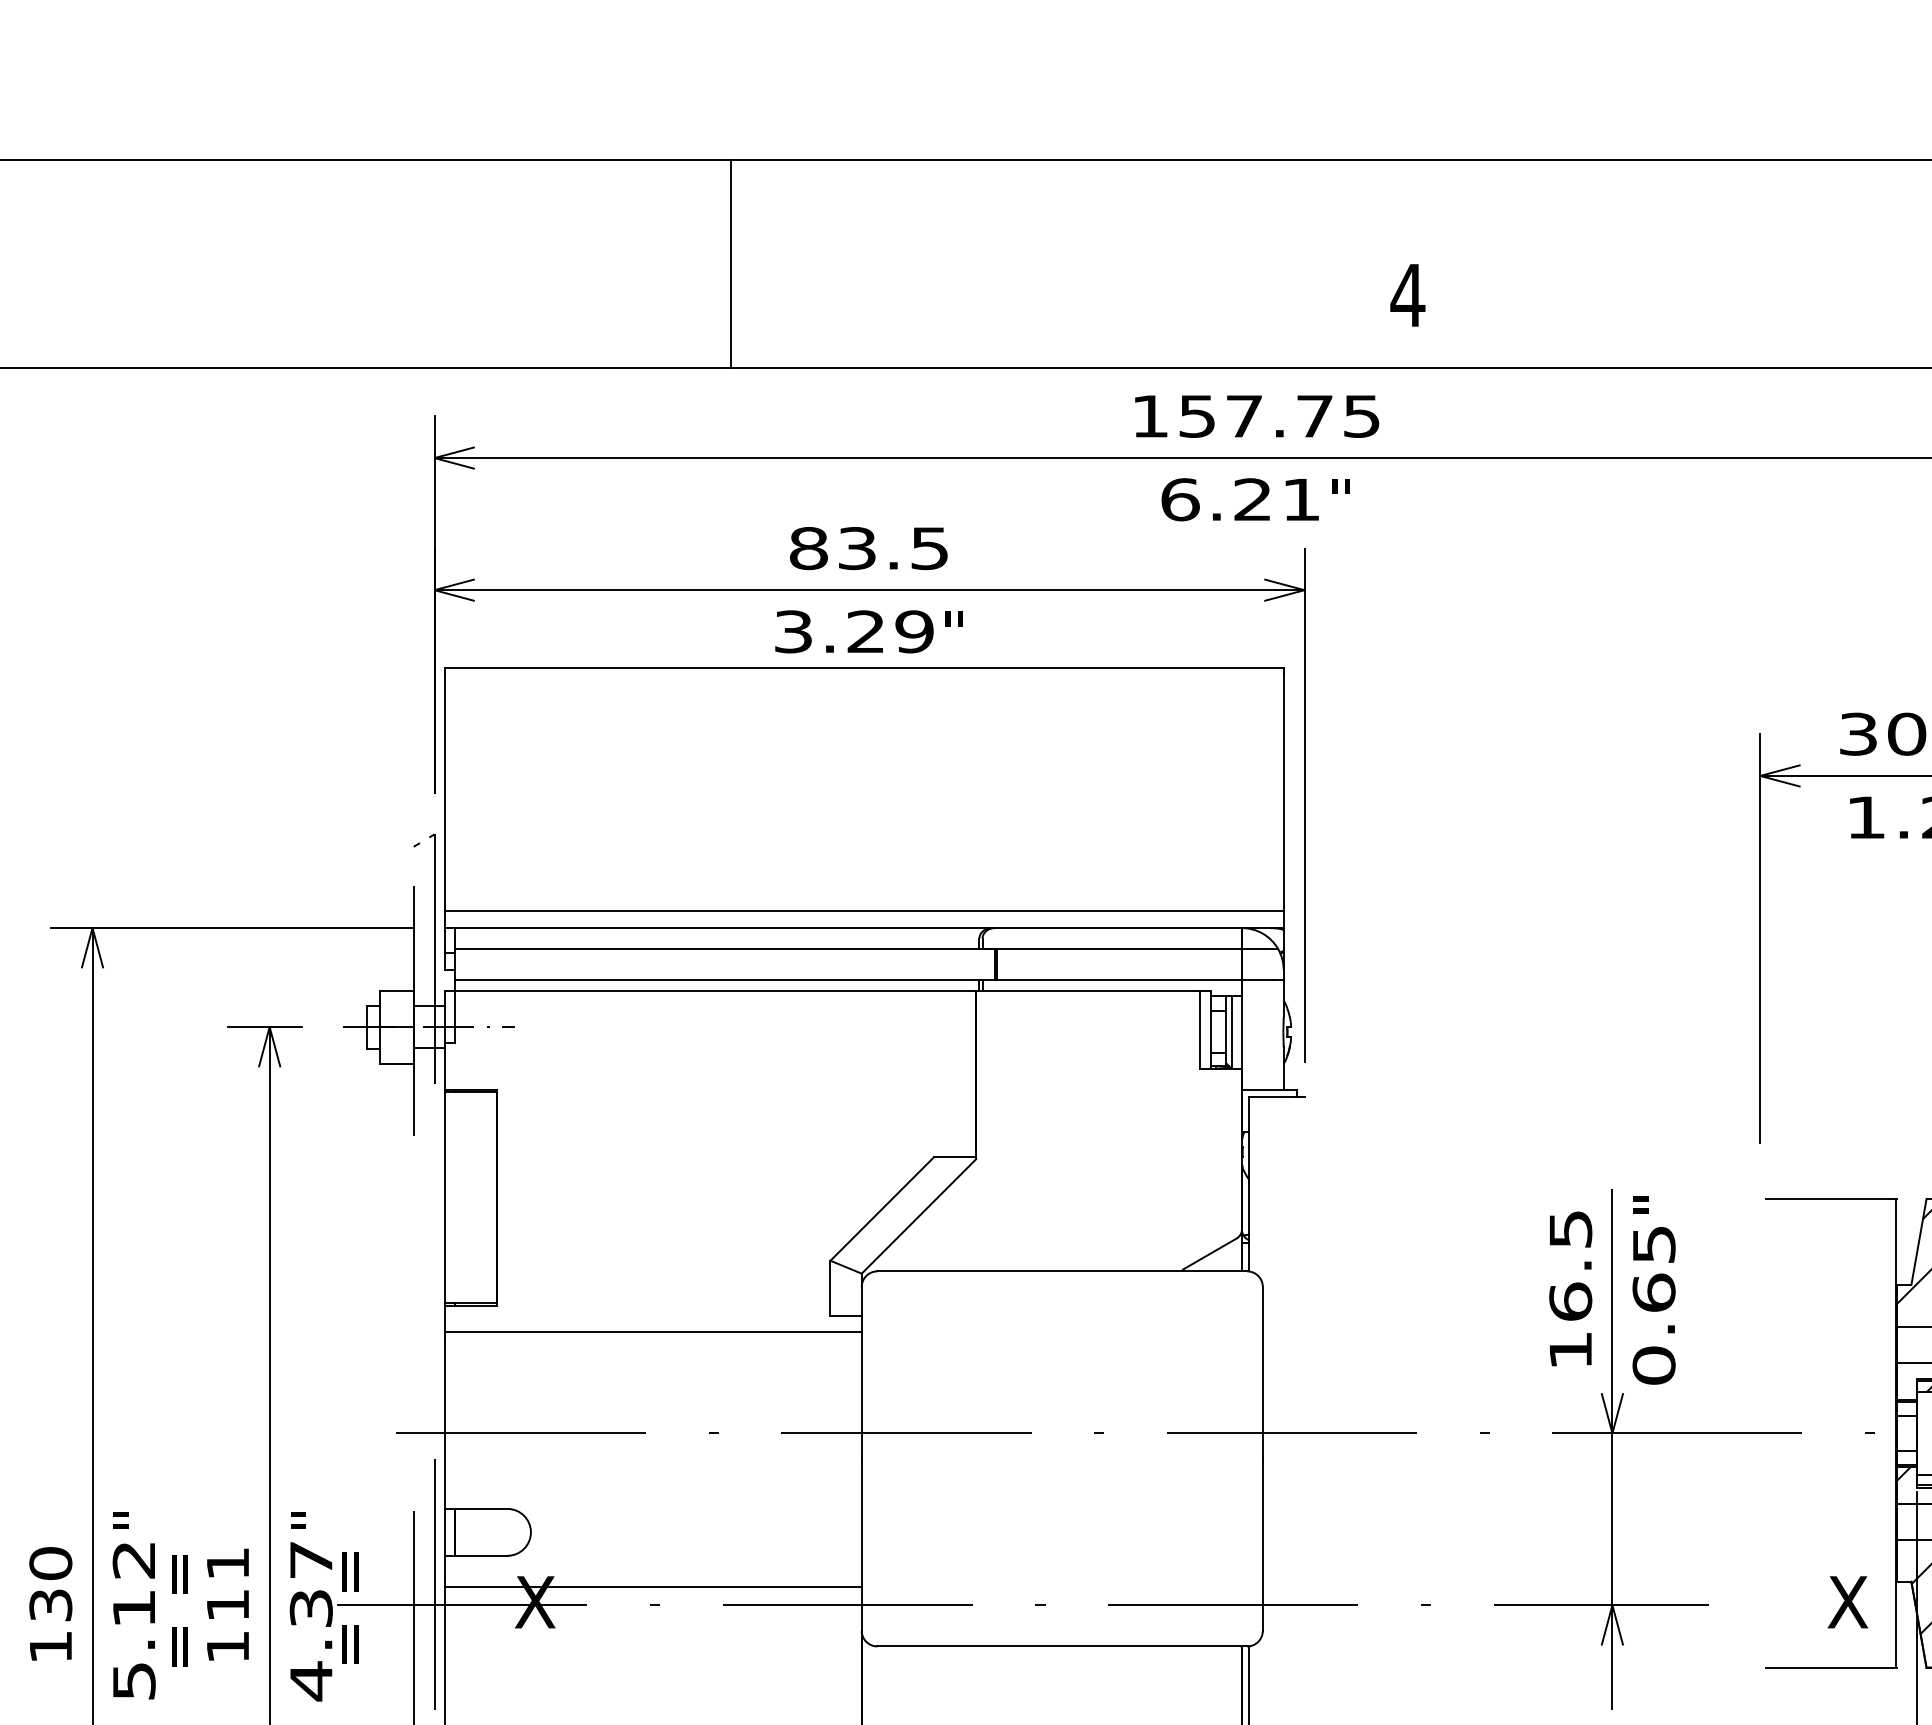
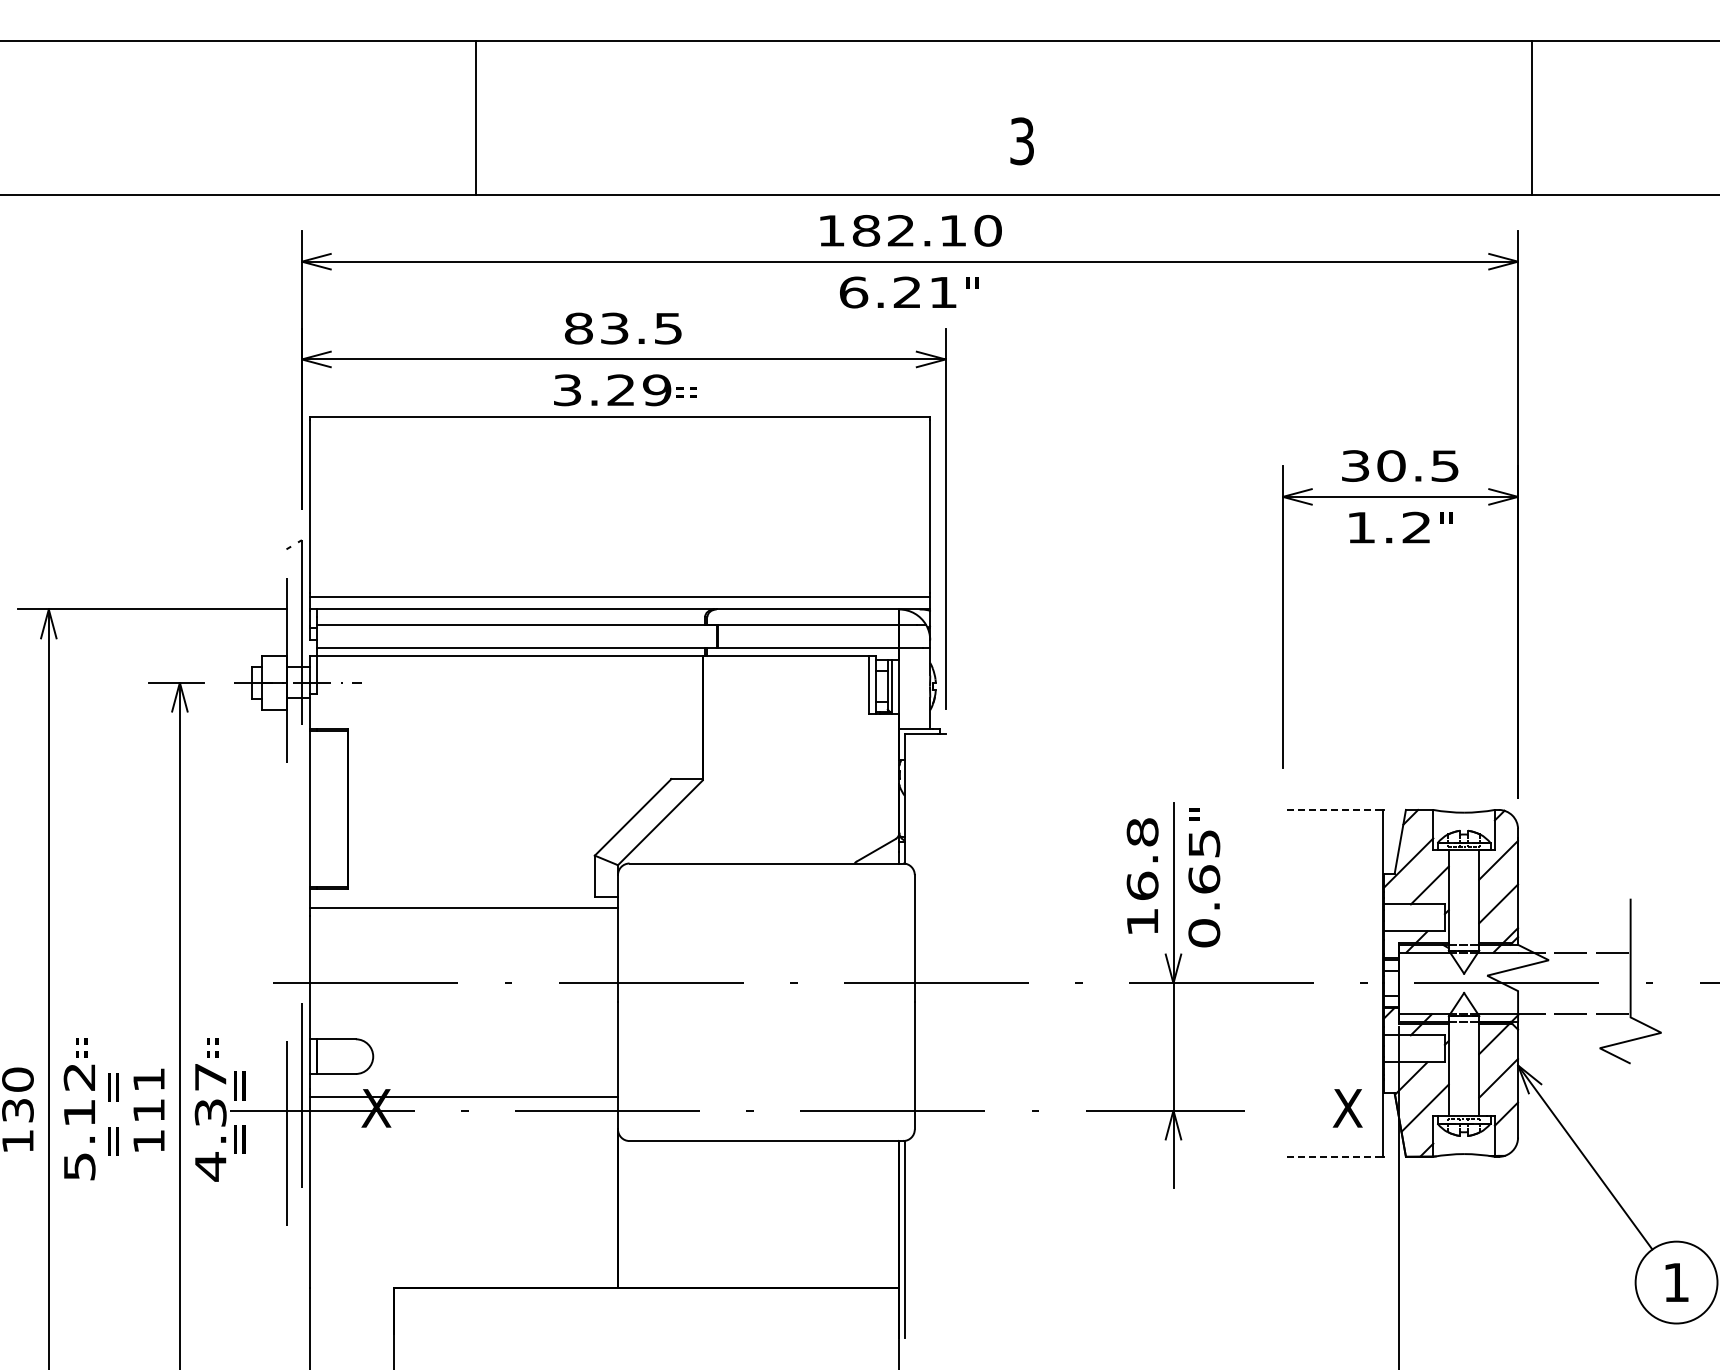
line: (731, 264) -> (475, 118), moved
text: (1408, 295) -> (1022, 141), 4 -> 3
text: (1278, 415) -> (926, 230), 157.75 -> 182.10
text: (954, 626) -> (686, 386), " -> = =
line: (1831, 1198) -> (1335, 809), solid -> dashed
text: (1570, 1229) -> (1142, 832), 16.5 -> 16.8
text: (128, 1520) -> (75, 1047), " -> = =
text: (305, 1520) -> (206, 1047), " -> = =
line: (1831, 1667) -> (1335, 1156), solid -> dashed

